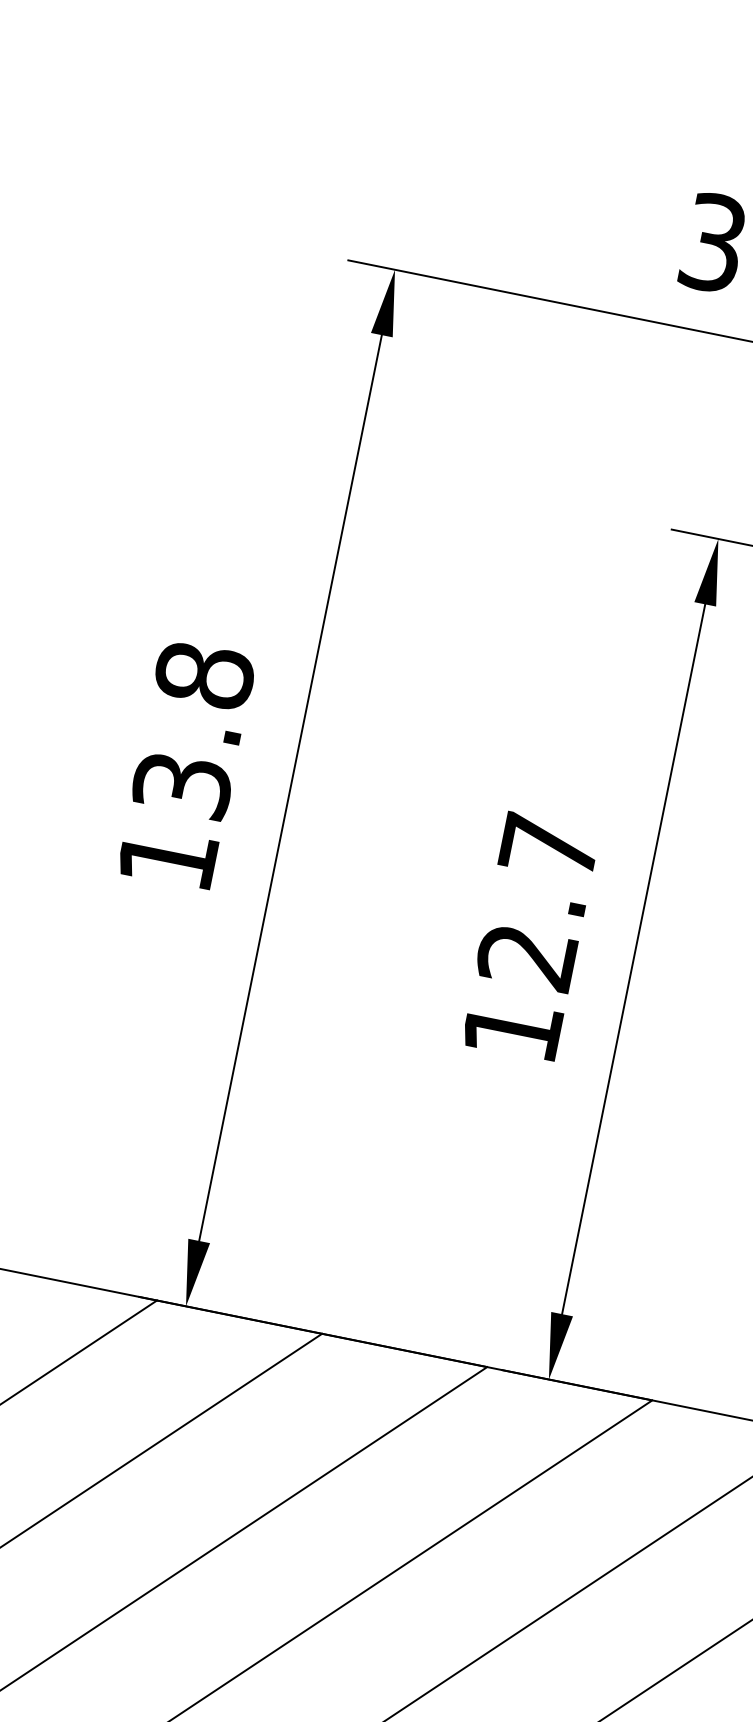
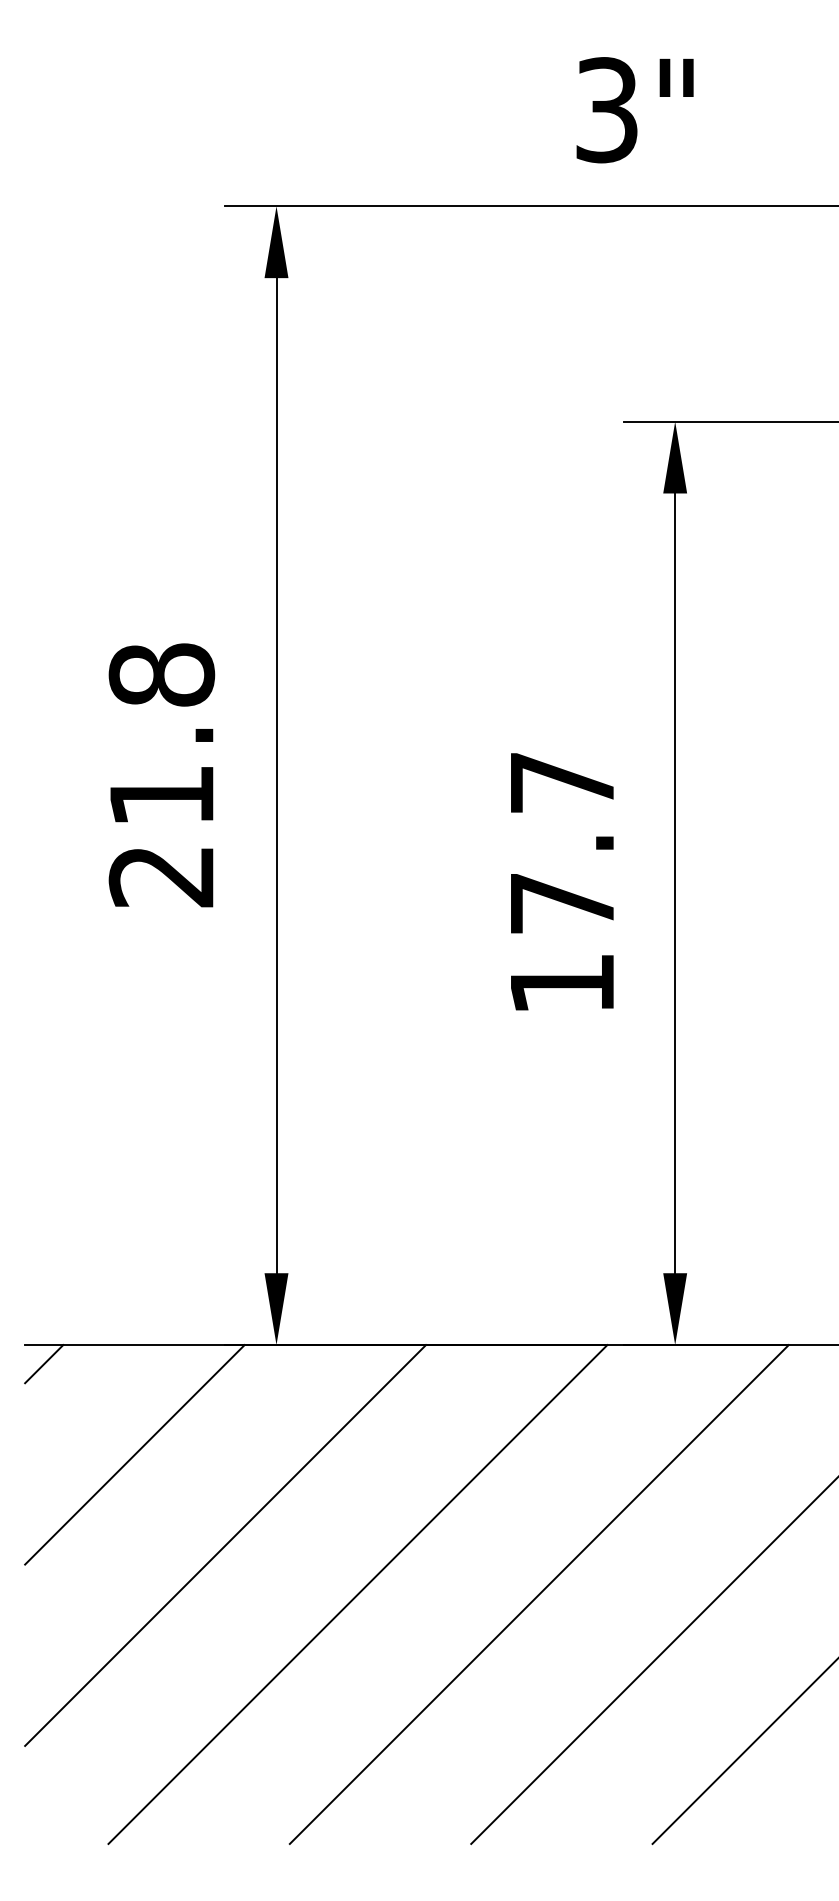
text: (174, 822) -> (161, 836), 13.8 -> 21.8
text: (526, 957) -> (561, 904), 12.7 -> 17.7

